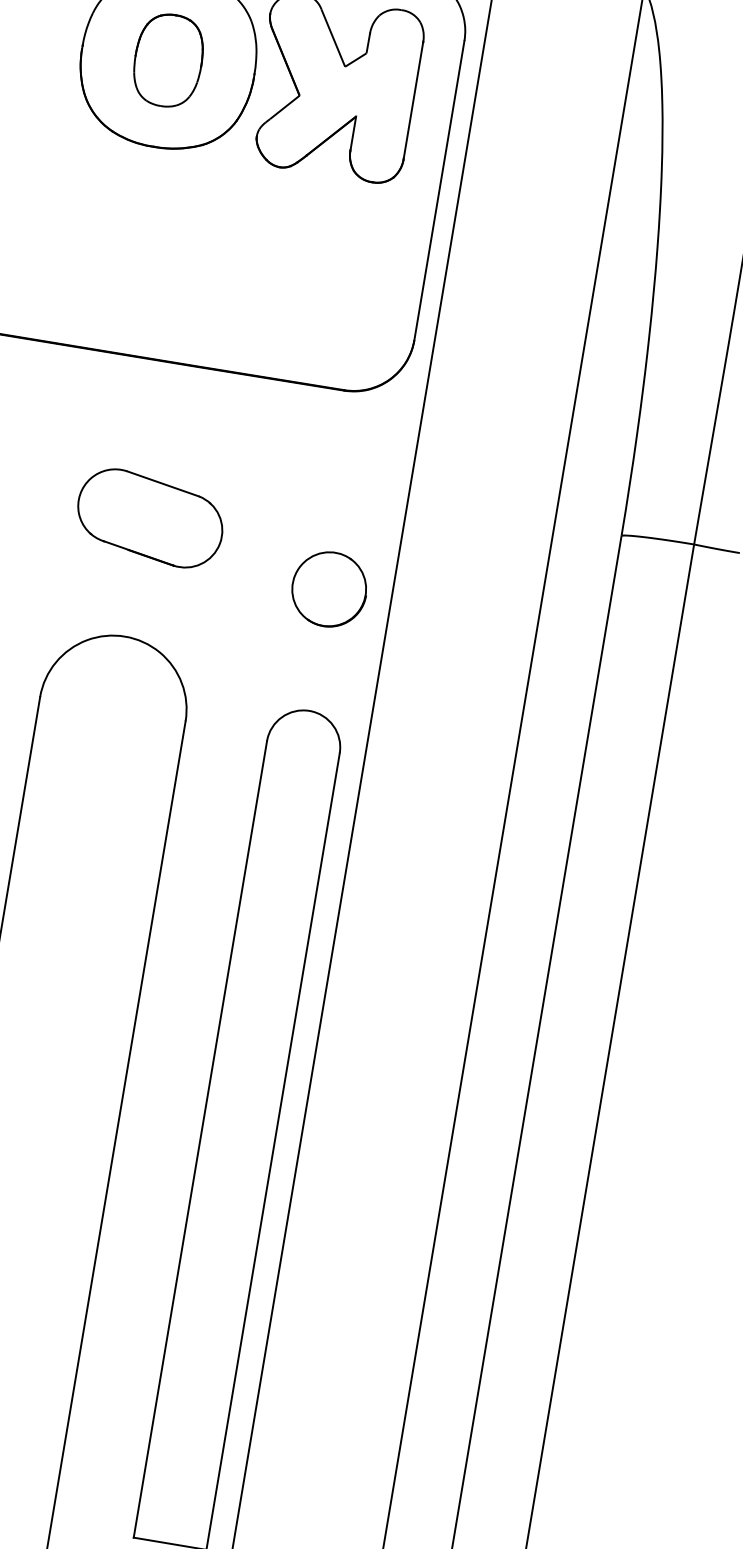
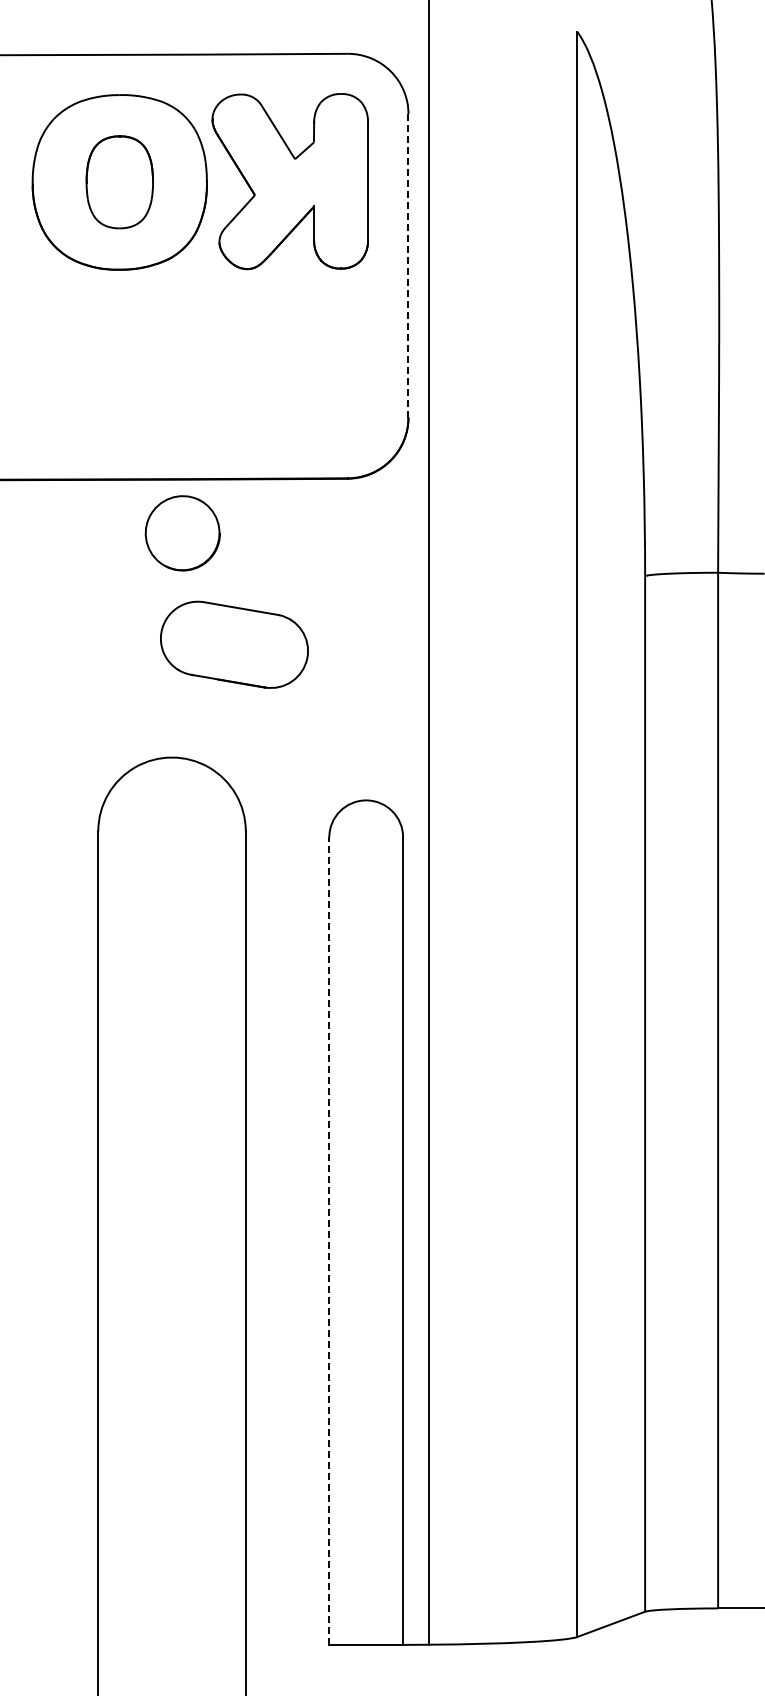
line: (439, 190) -> (408, 265), solid -> dashed
part: (150, 518) -> (234, 644), moved
part: (329, 589) -> (182, 533), moved
line: (200, 1139) -> (329, 1241), solid -> dashed

